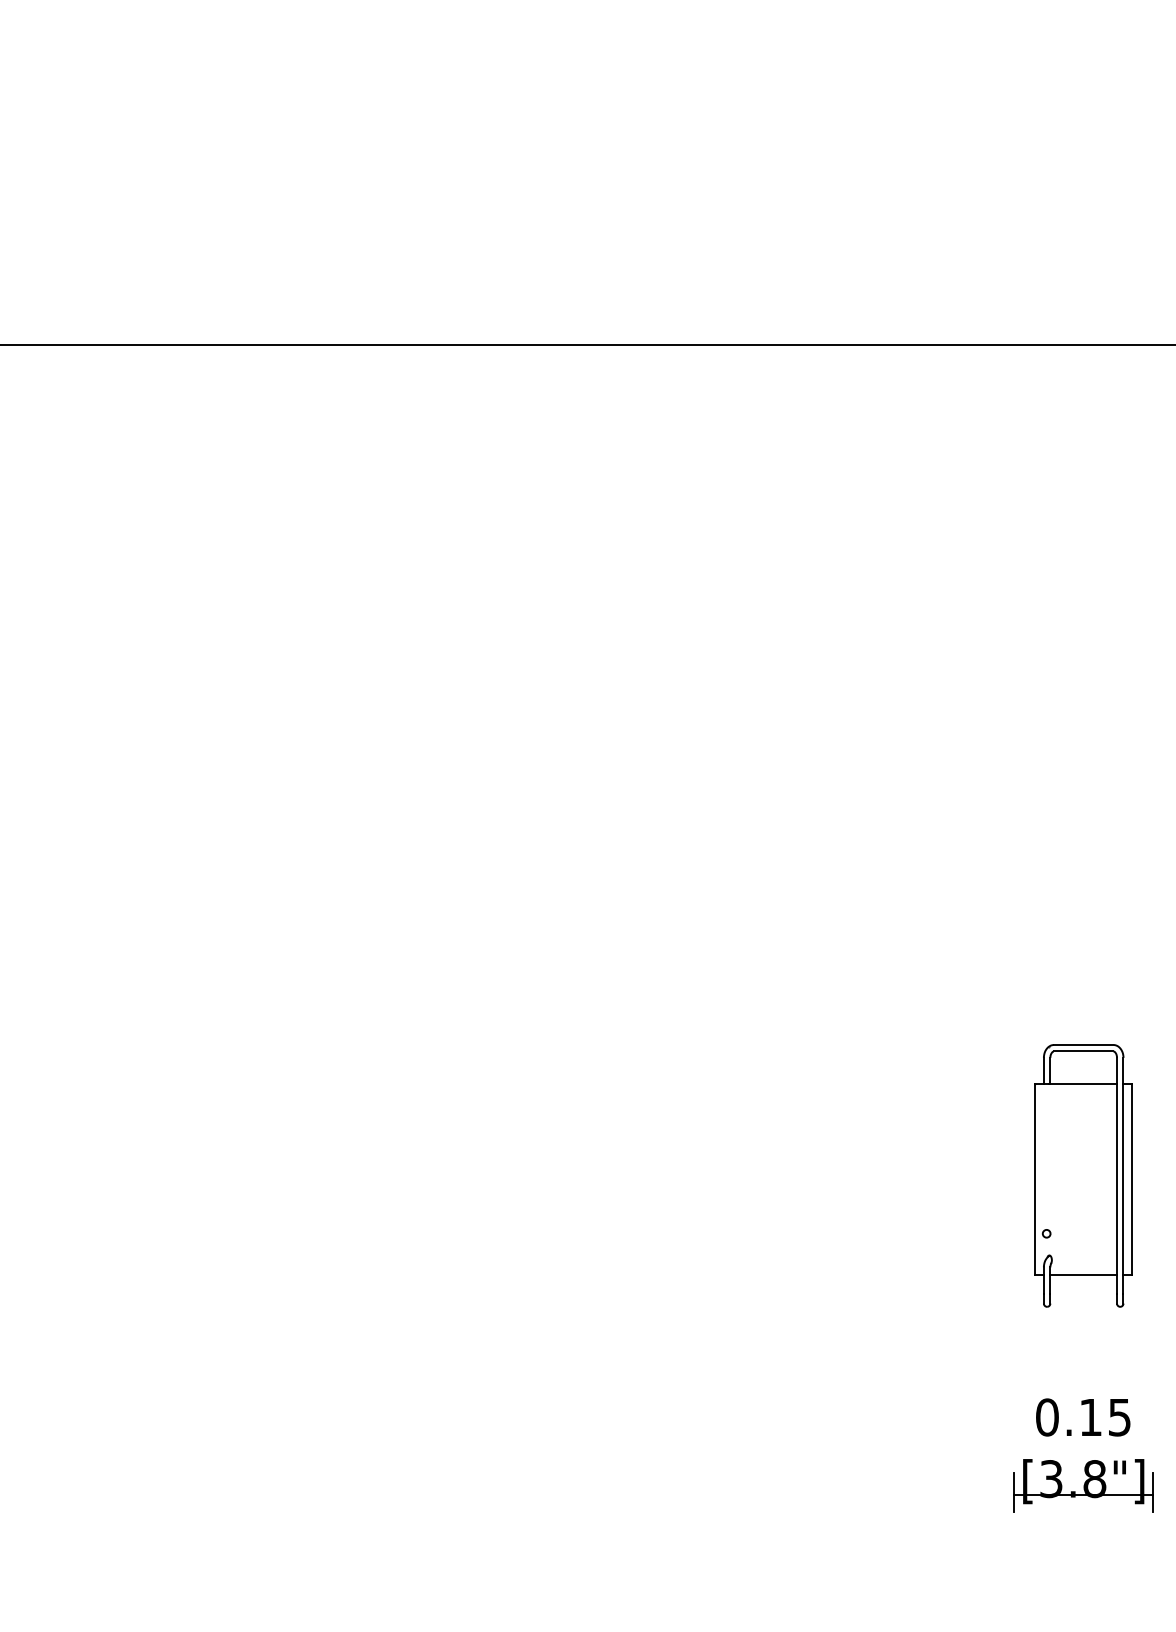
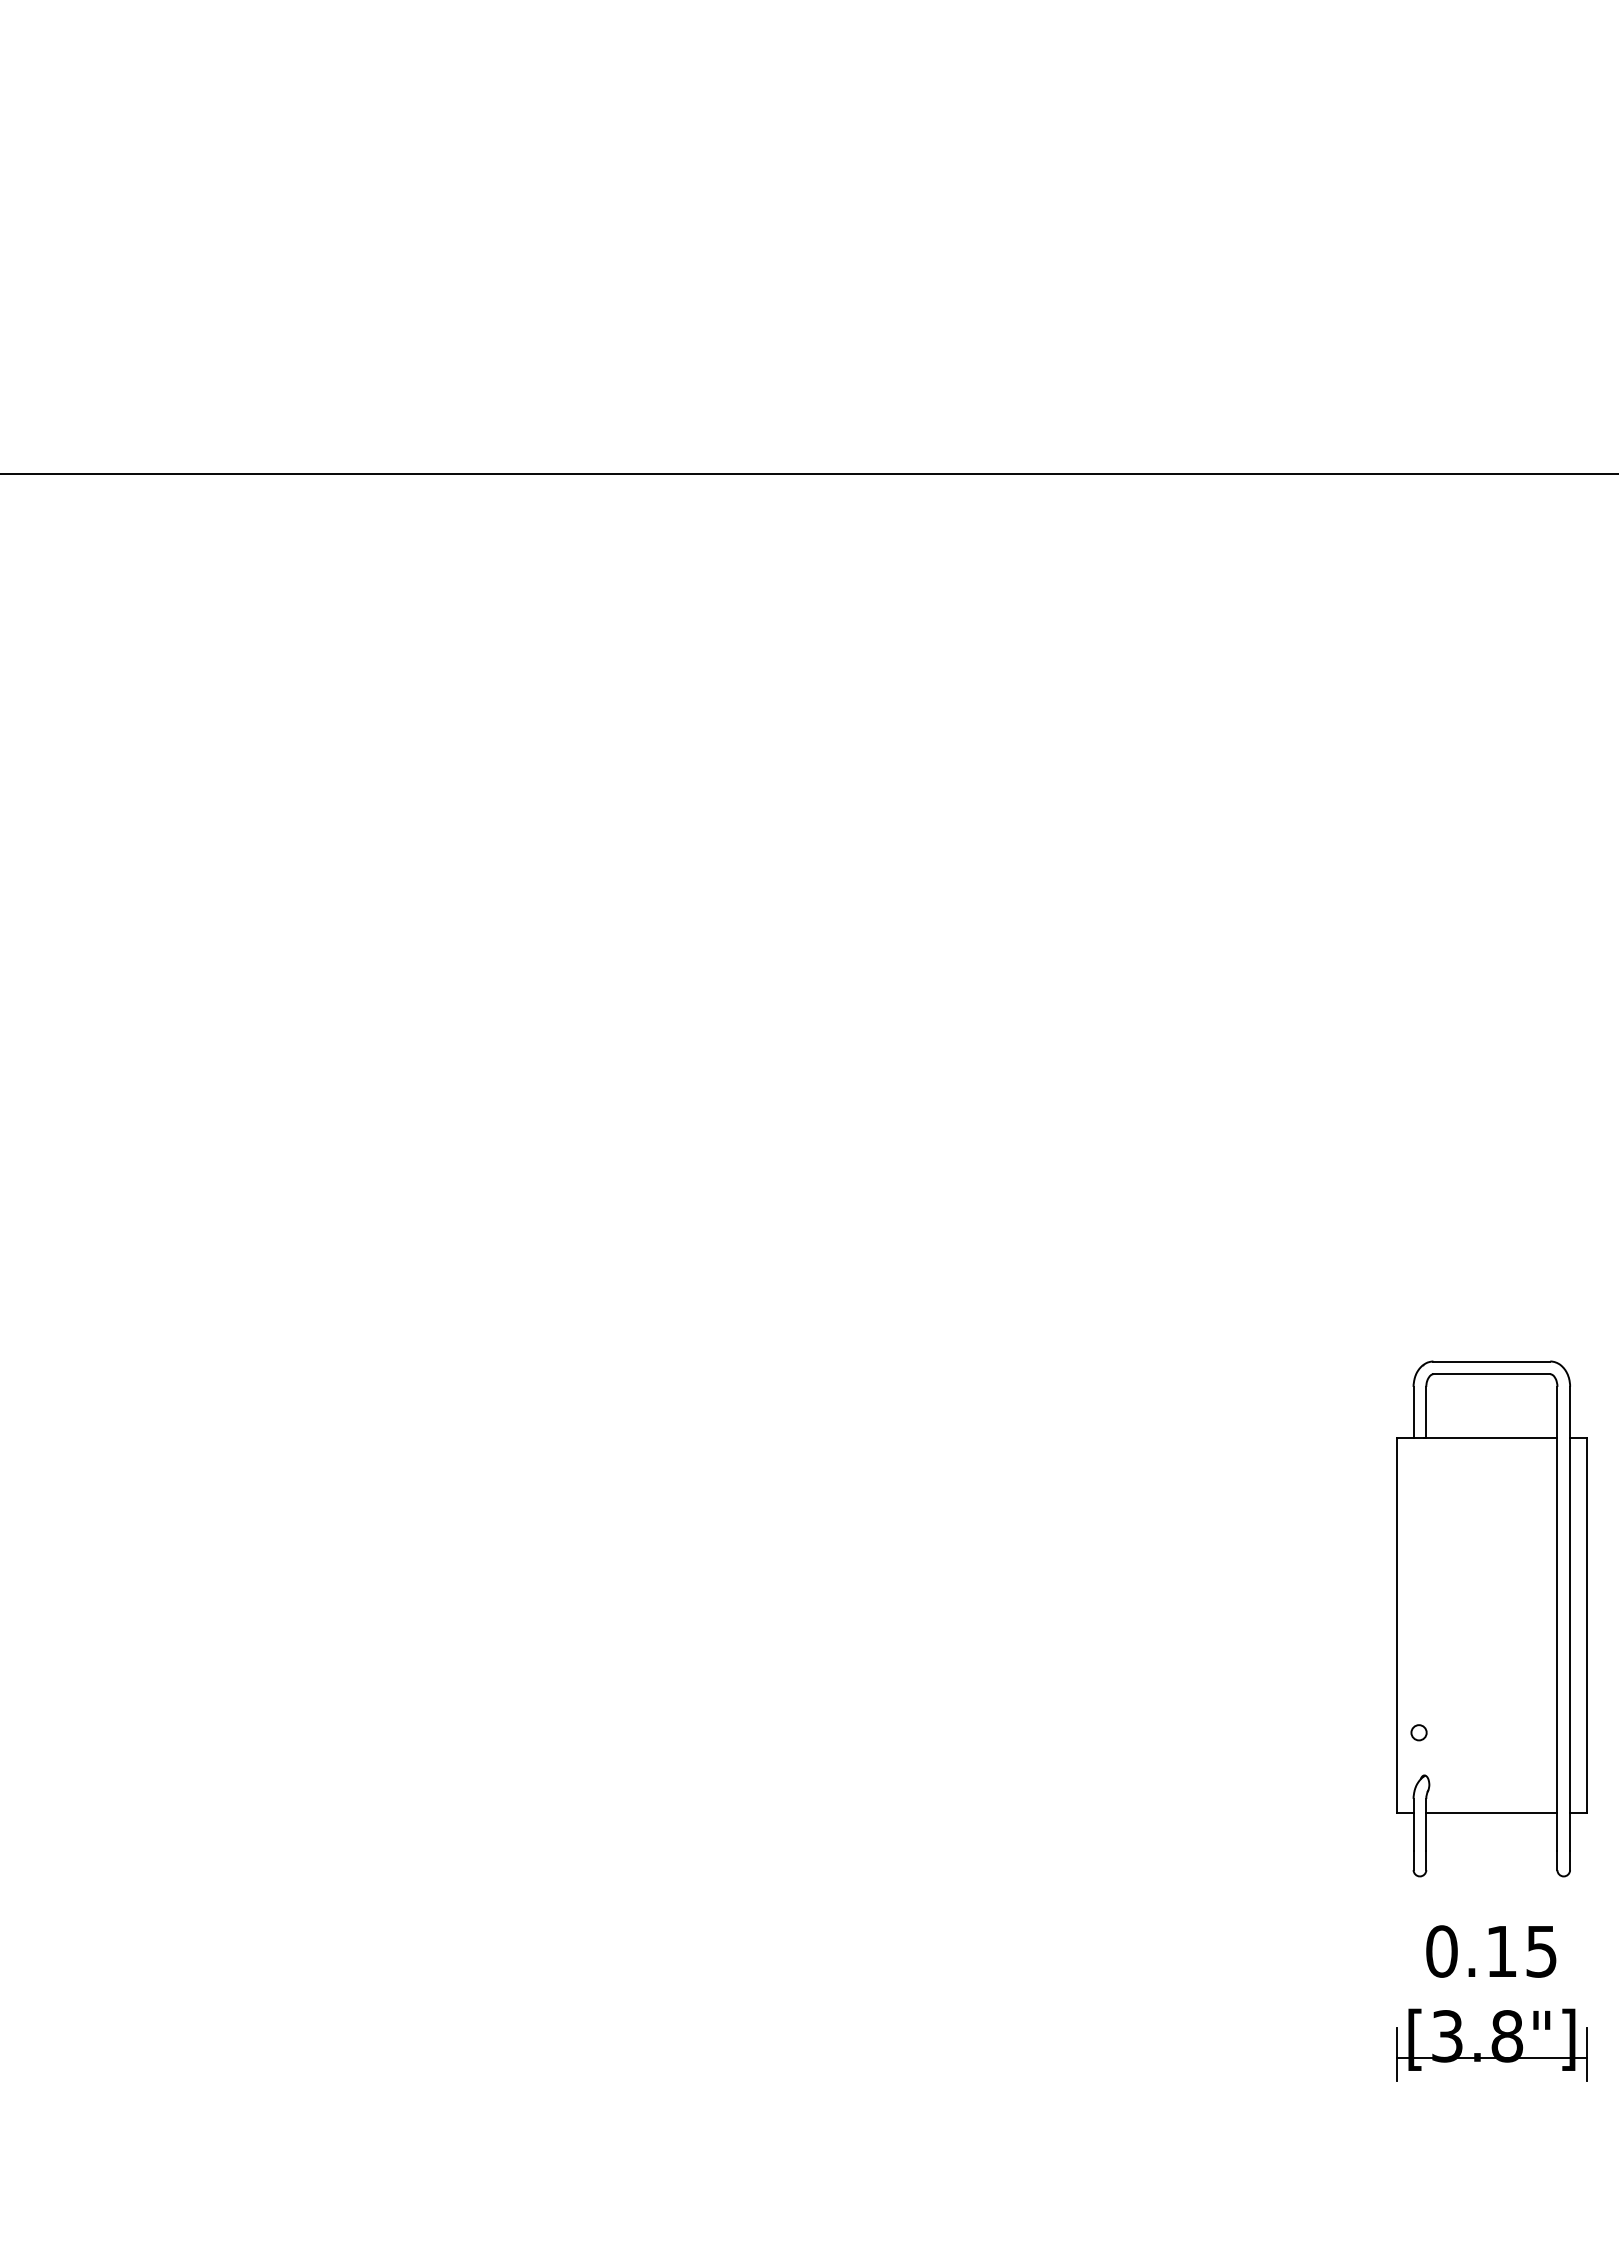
part: (1083, 1175) -> (1491, 1618), size x1.43

